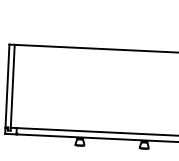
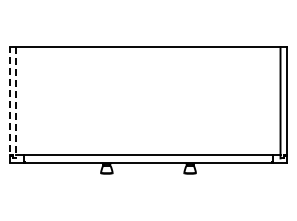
line: (12, 87) -> (16, 102), solid -> dashed
line: (7, 89) -> (9, 105), solid -> dashed

